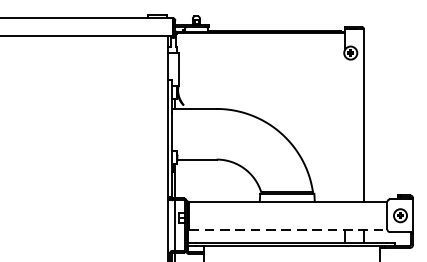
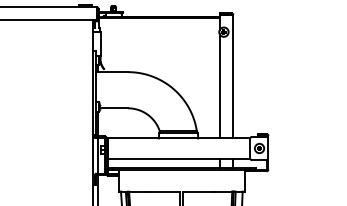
line: (344, 129) -> (219, 86), added
line: (288, 229) -> (179, 158), dashed -> solid

